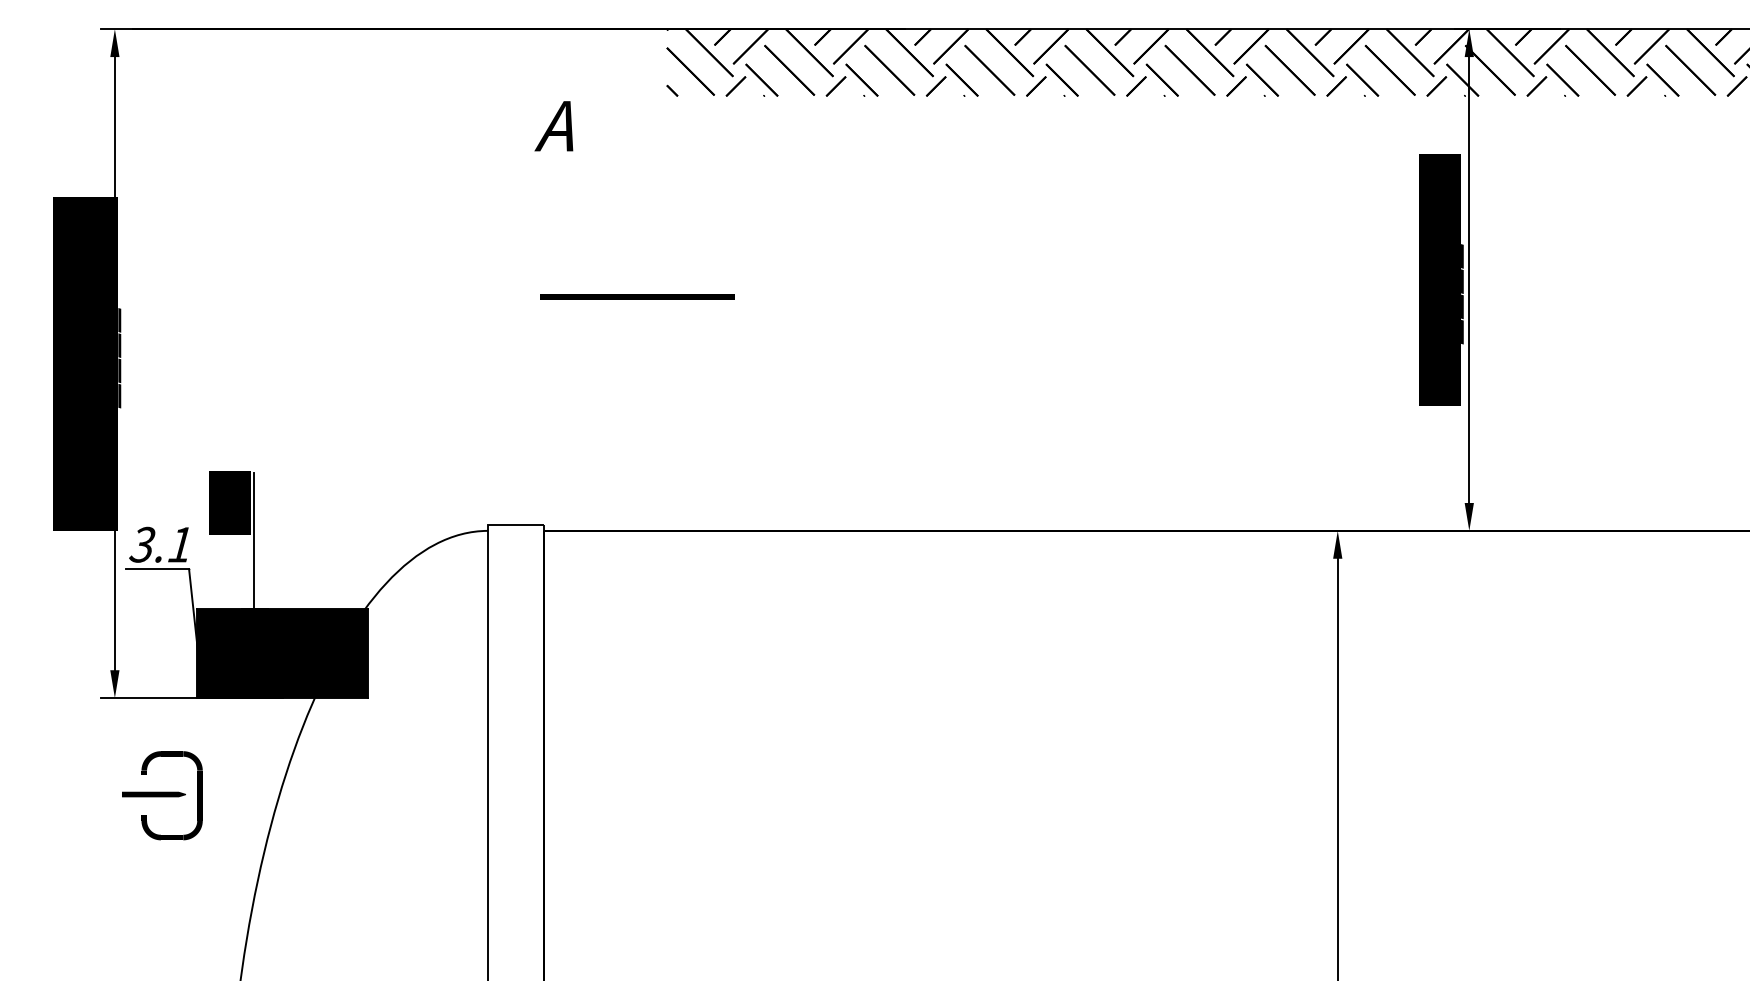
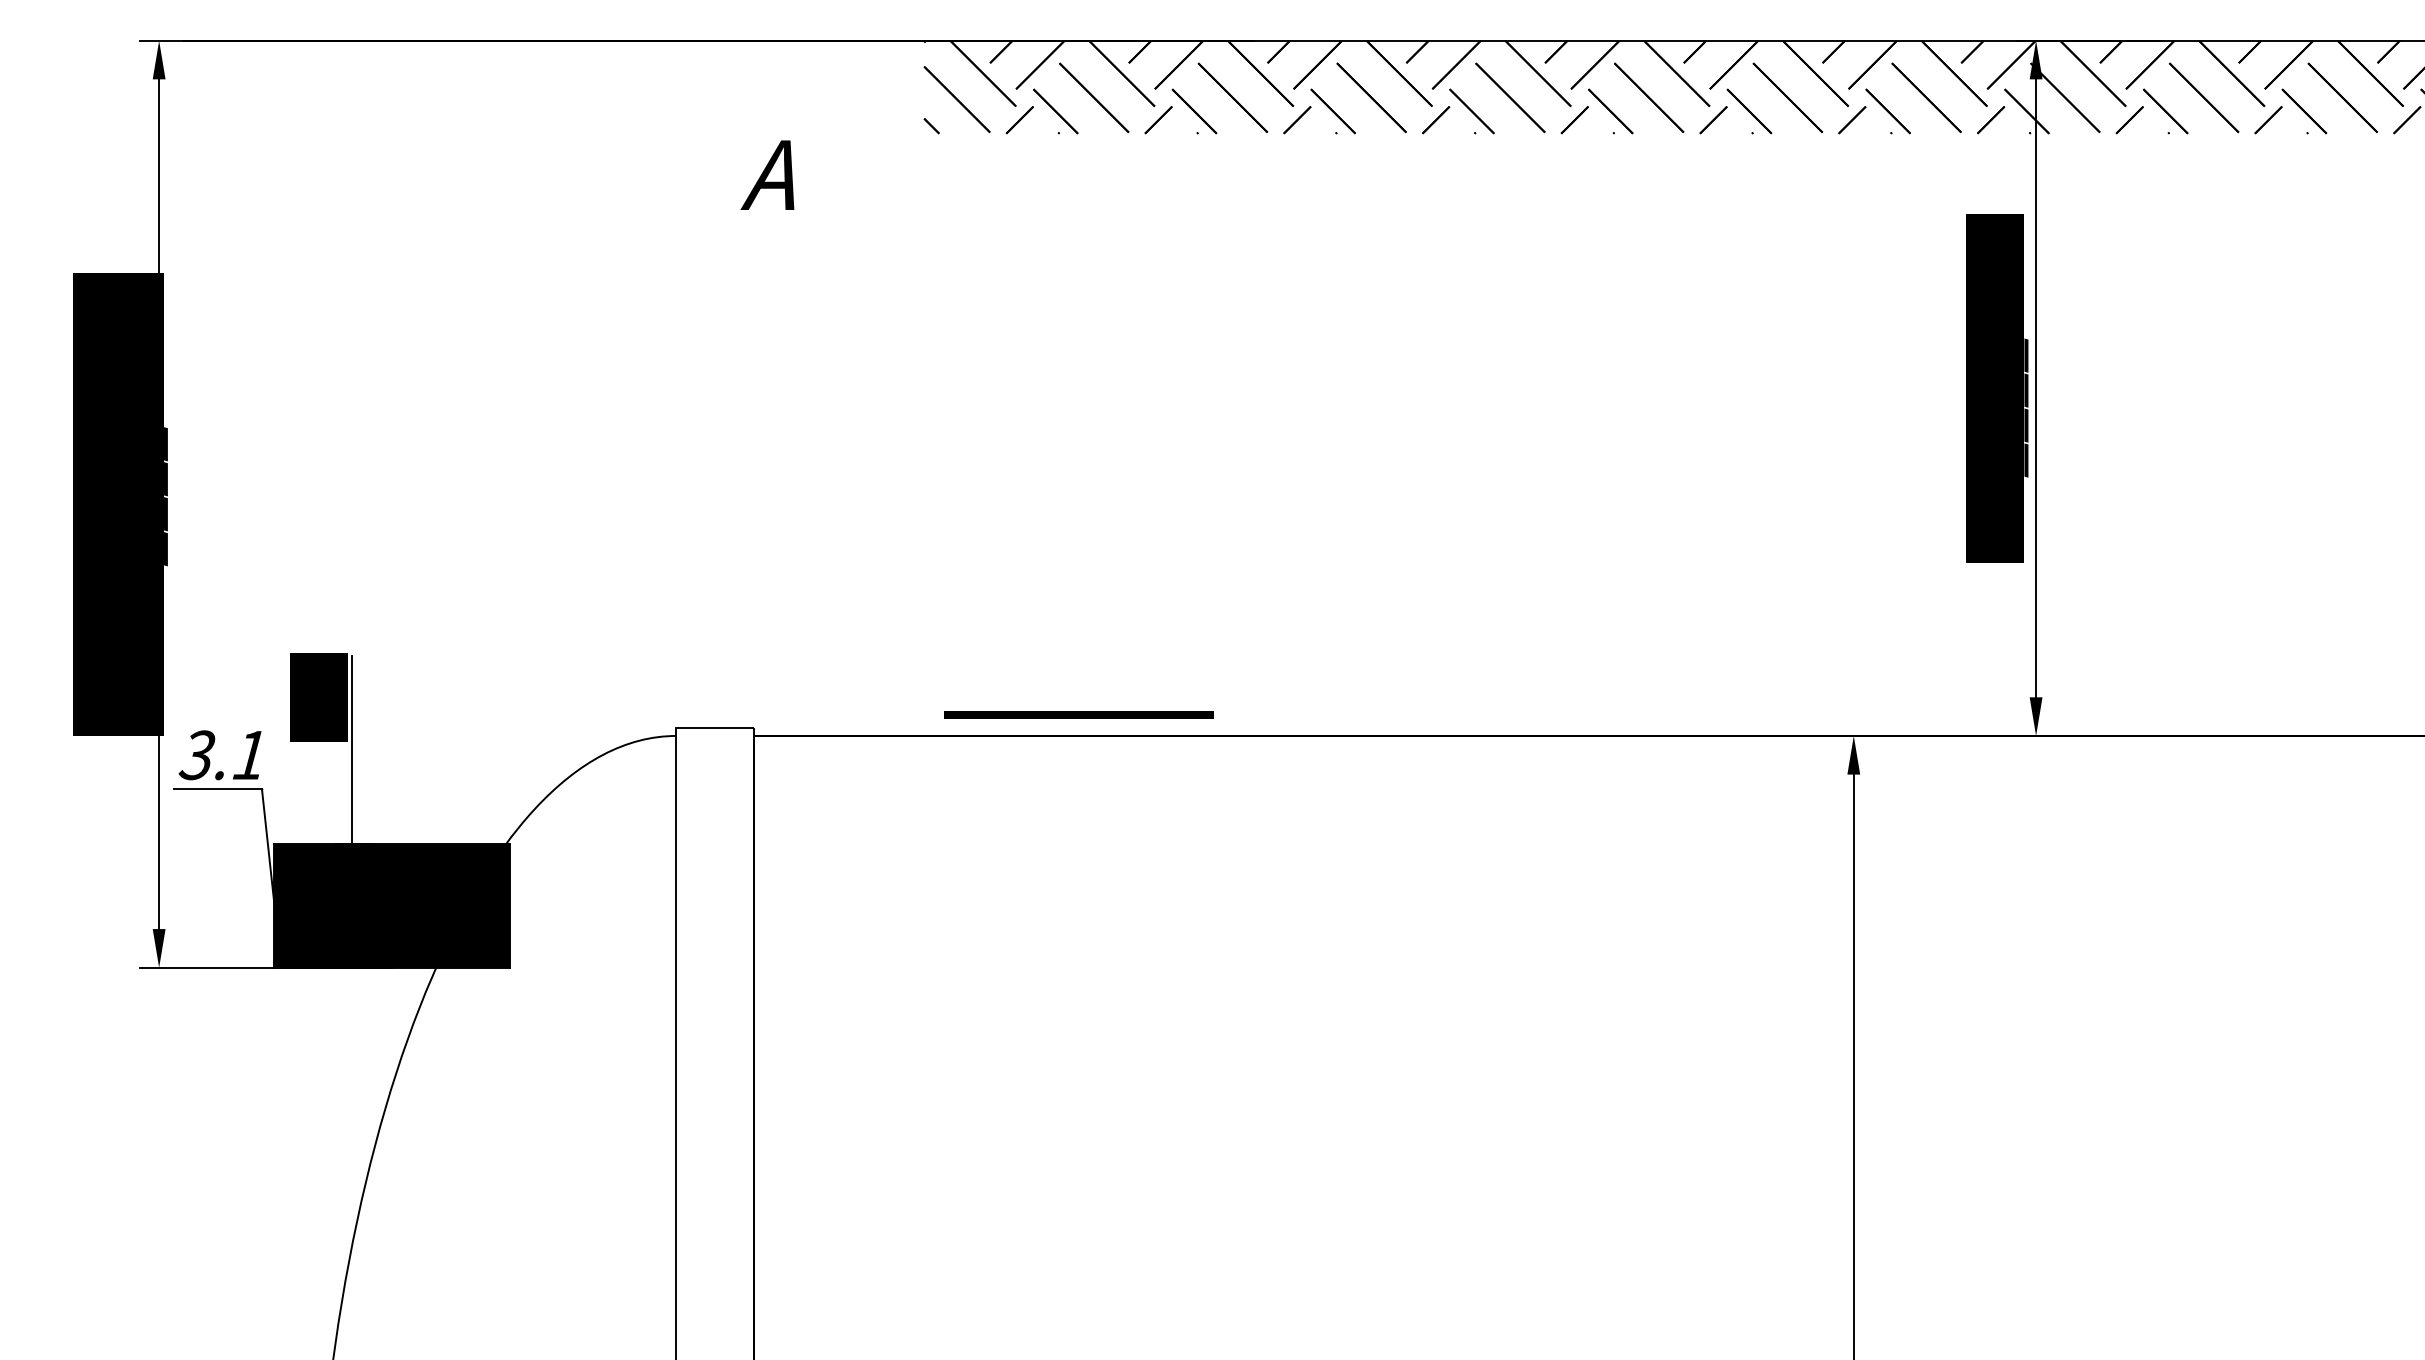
part: (637, 296) -> (1078, 714), moved
part: (162, 795) -> (224, 1102), removed

